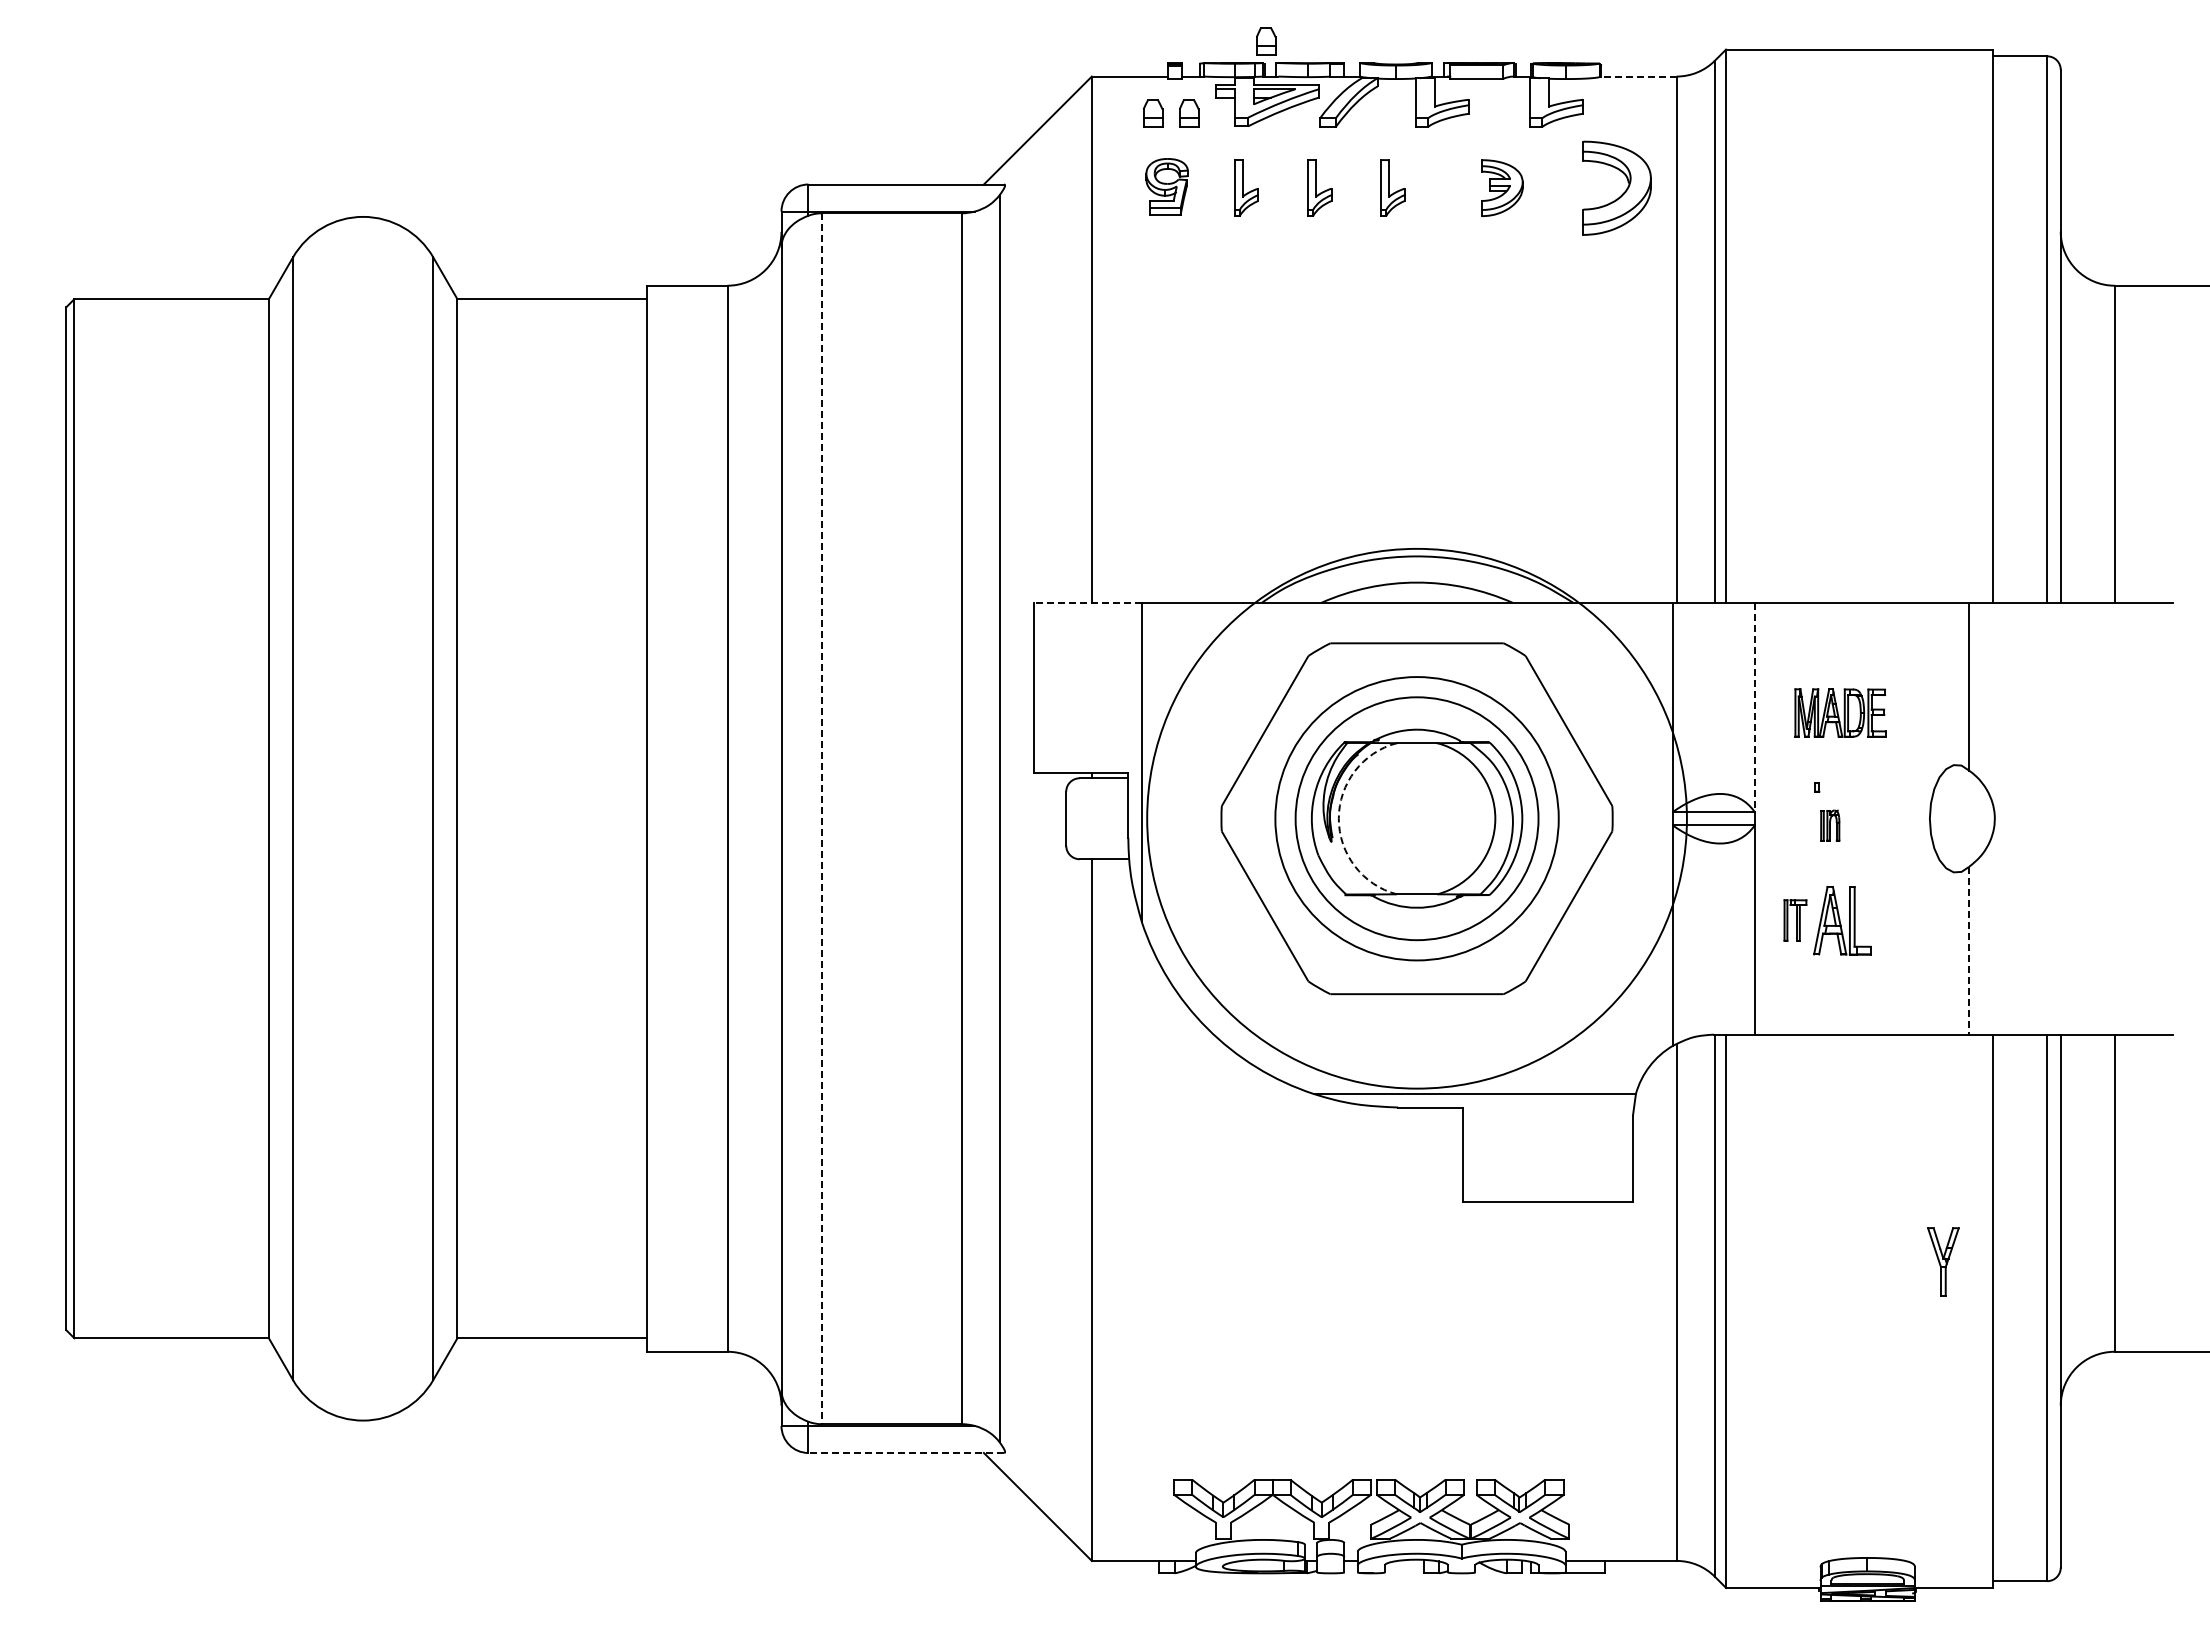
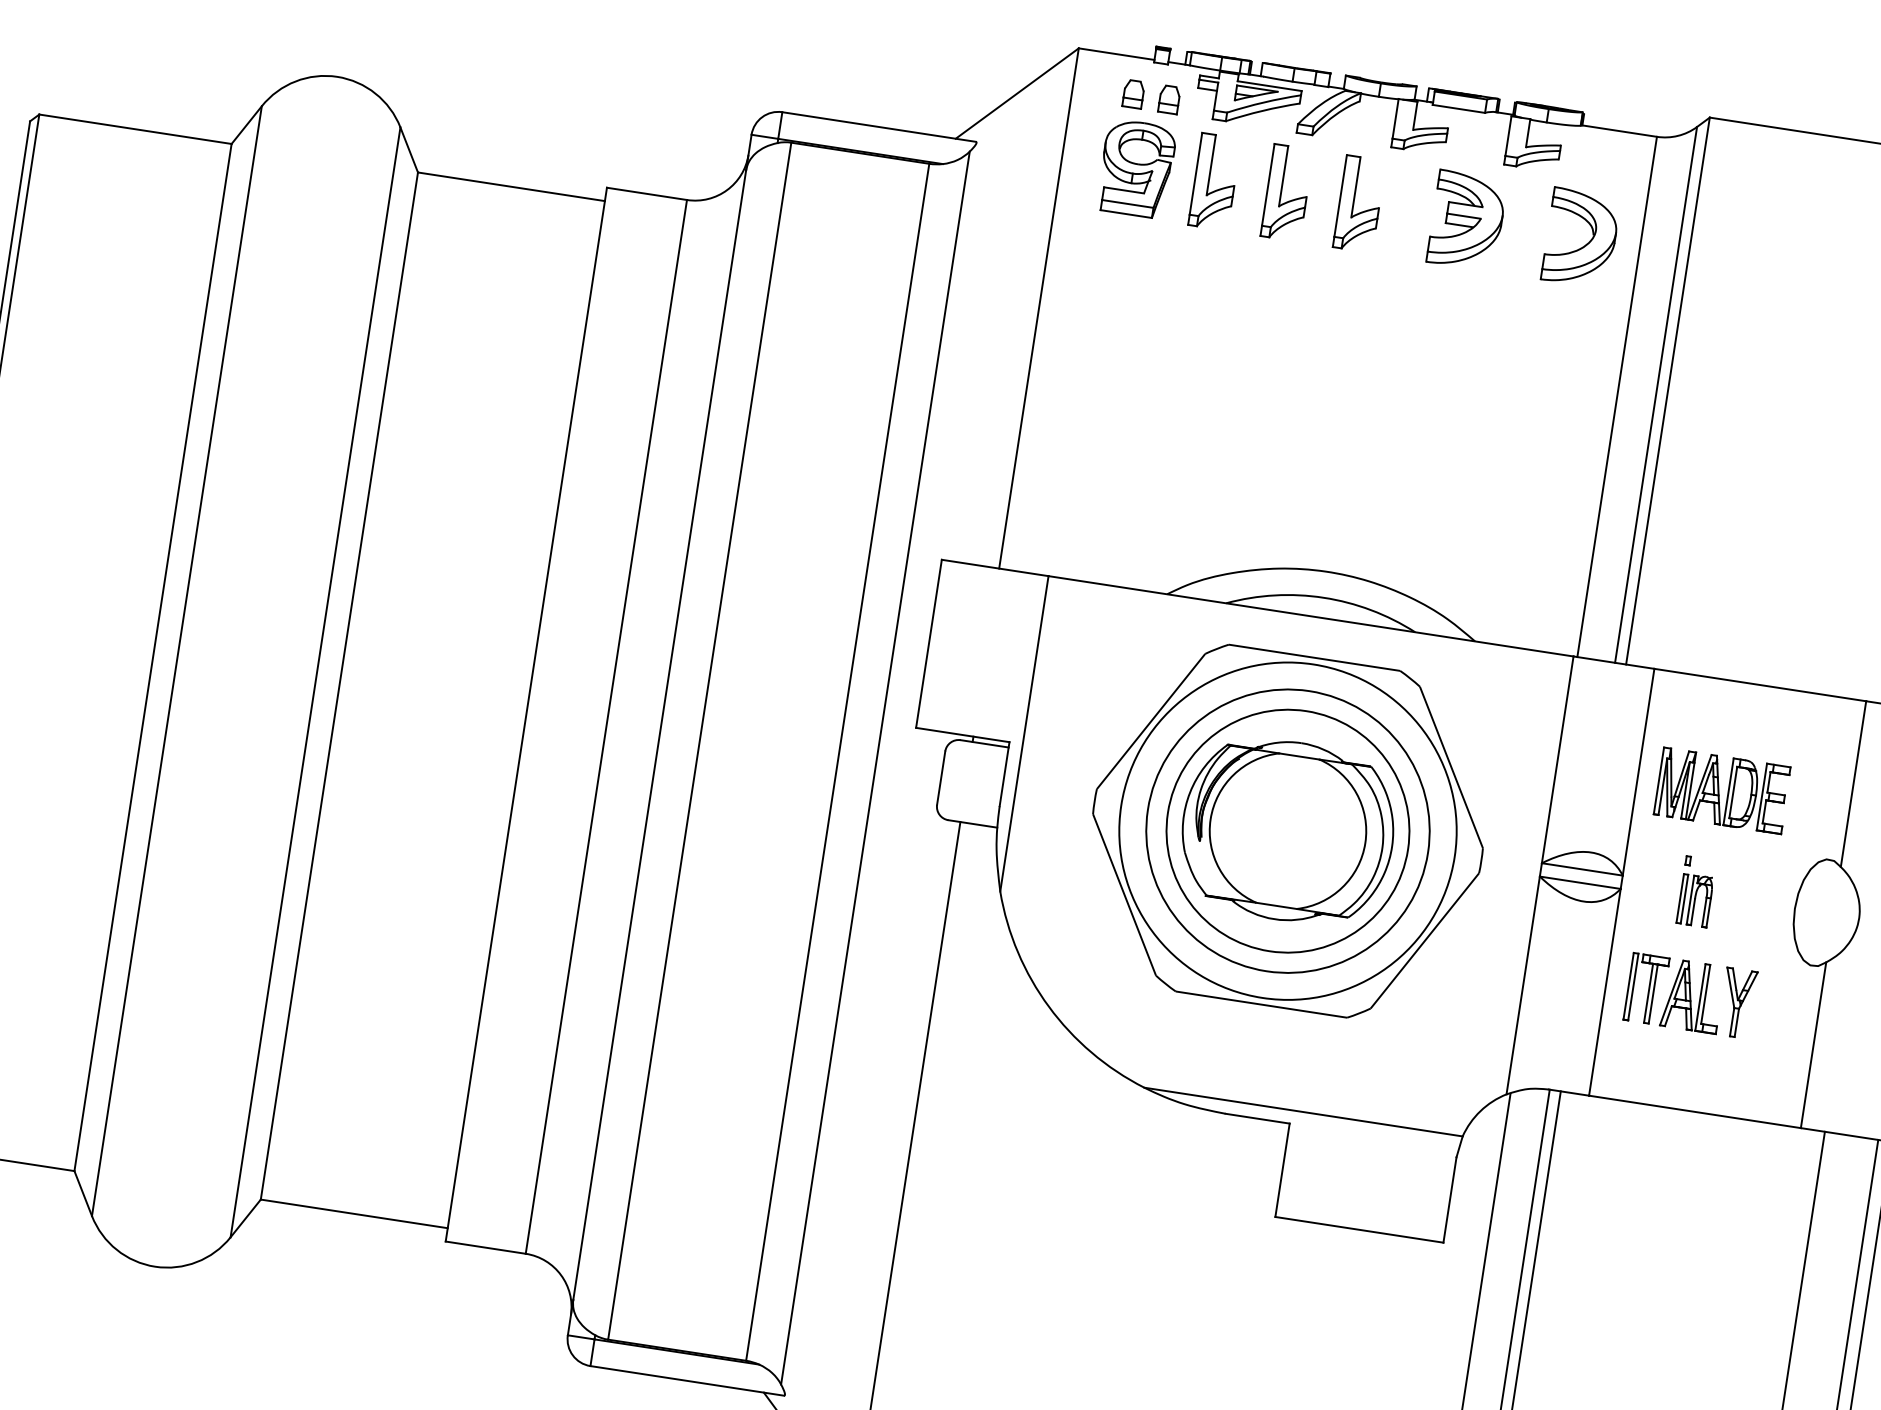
part: (1266, 41) -> (1256, 40), removed
line: (1637, 76) -> (1618, 130), dashed -> solid
part: (1166, 186) -> (1135, 168), size x1.67
part: (1246, 187) -> (1214, 181), size x1.67
part: (1319, 187) -> (1287, 192), size x1.67
part: (1392, 187) -> (1359, 203), size x1.67
part: (1502, 187) -> (1467, 220), size x1.67
line: (1087, 602) -> (994, 567), dashed -> solid
line: (1754, 707) -> (1638, 772), dashed -> solid
part: (1840, 712) -> (1722, 790), size x1.43
arc: (1338, 818) -> (1210, 819), dashed -> solid
circle: (1416, 818) -> (1287, 830), size x0.62
line: (821, 819) -> (699, 741), dashed -> solid
part: (1830, 825) -> (1695, 900), size x1.67
part: (1795, 920) -> (1646, 989), size x1.67
line: (1968, 950) -> (1813, 1044), dashed -> solid
part: (1943, 1261) -> (1737, 1002), moved
line: (906, 1452) -> (687, 1380), dashed -> solid

